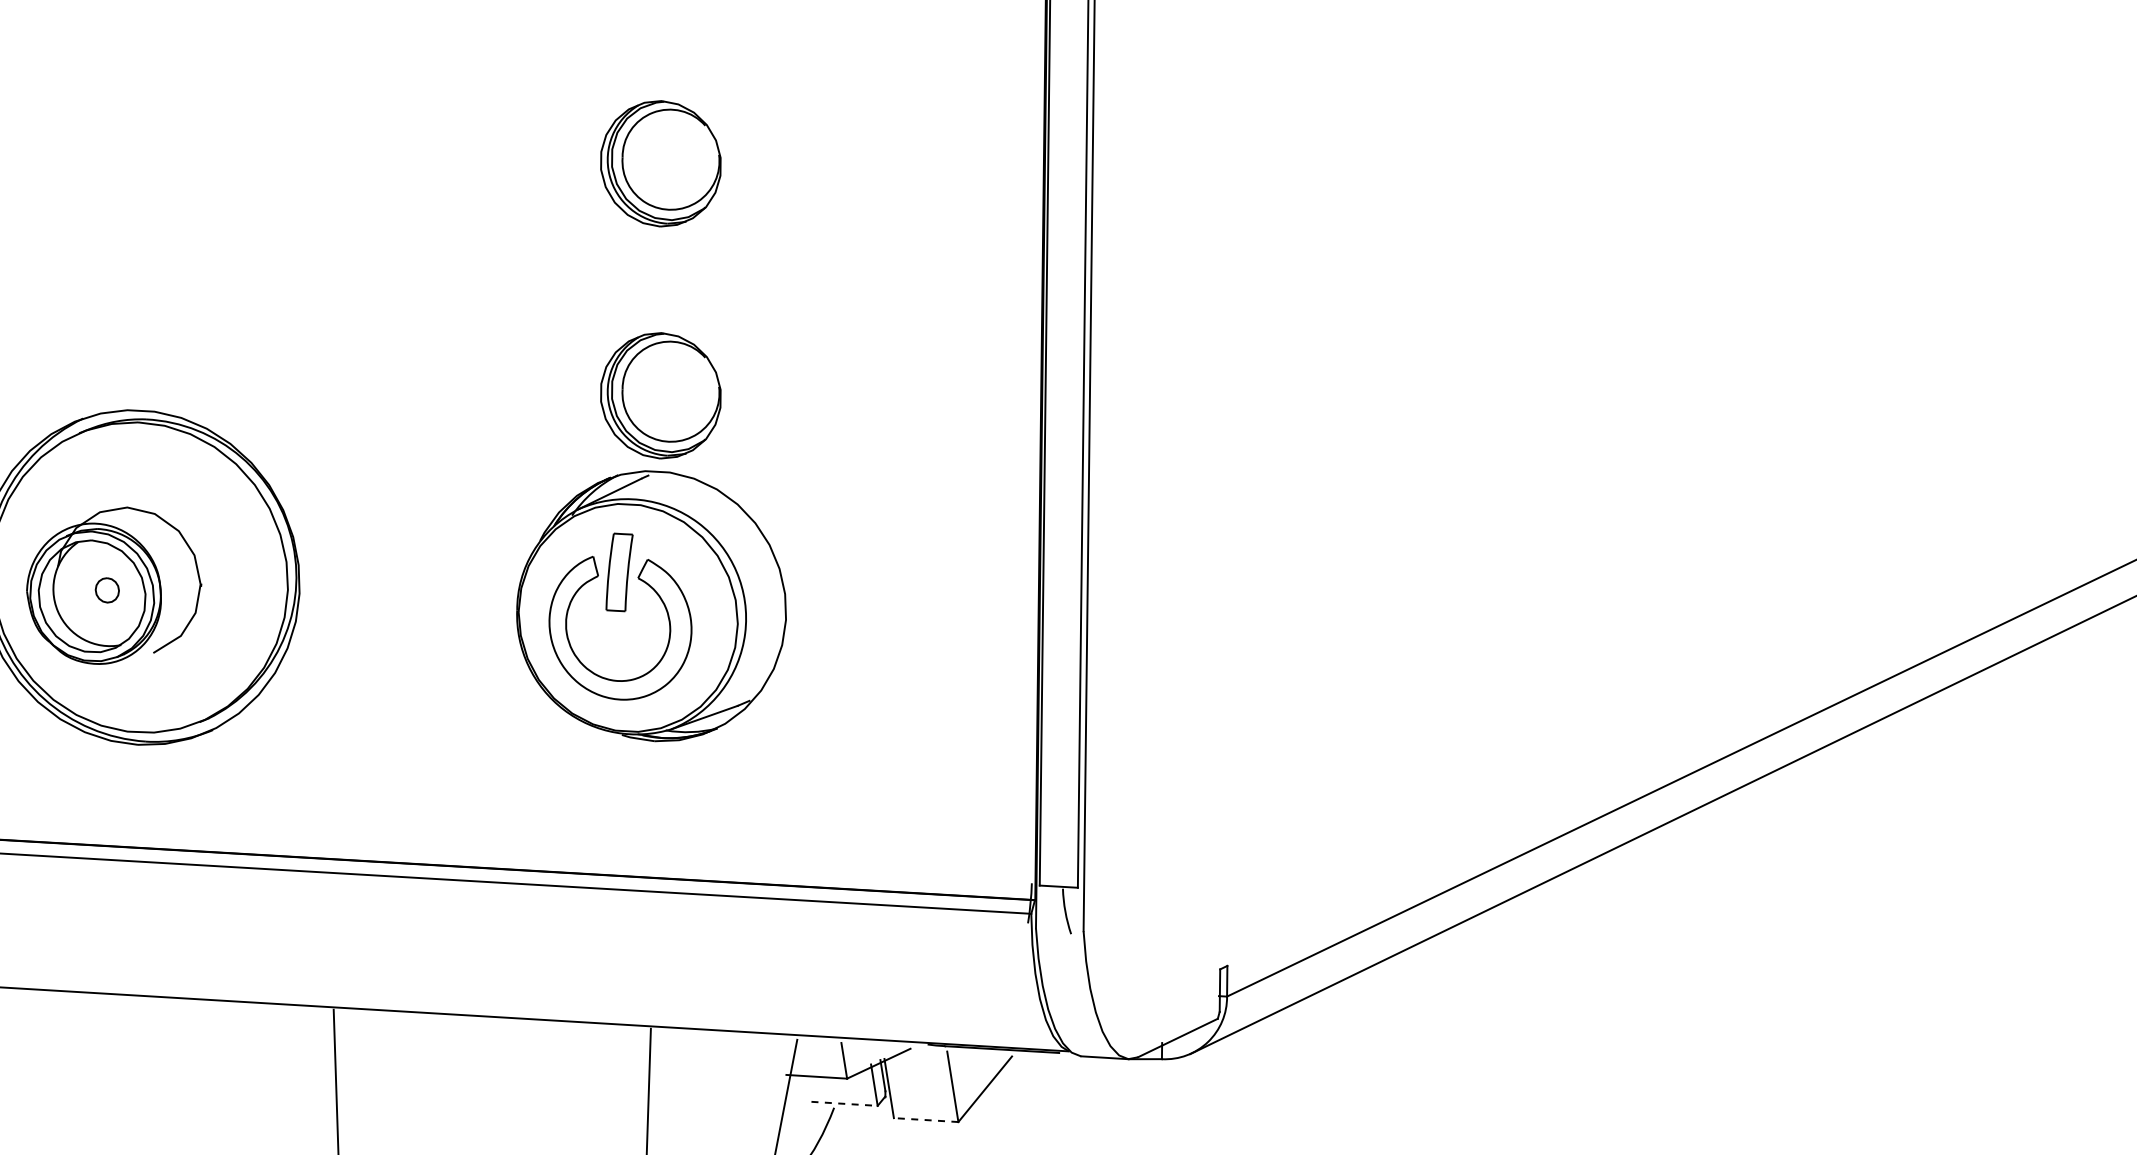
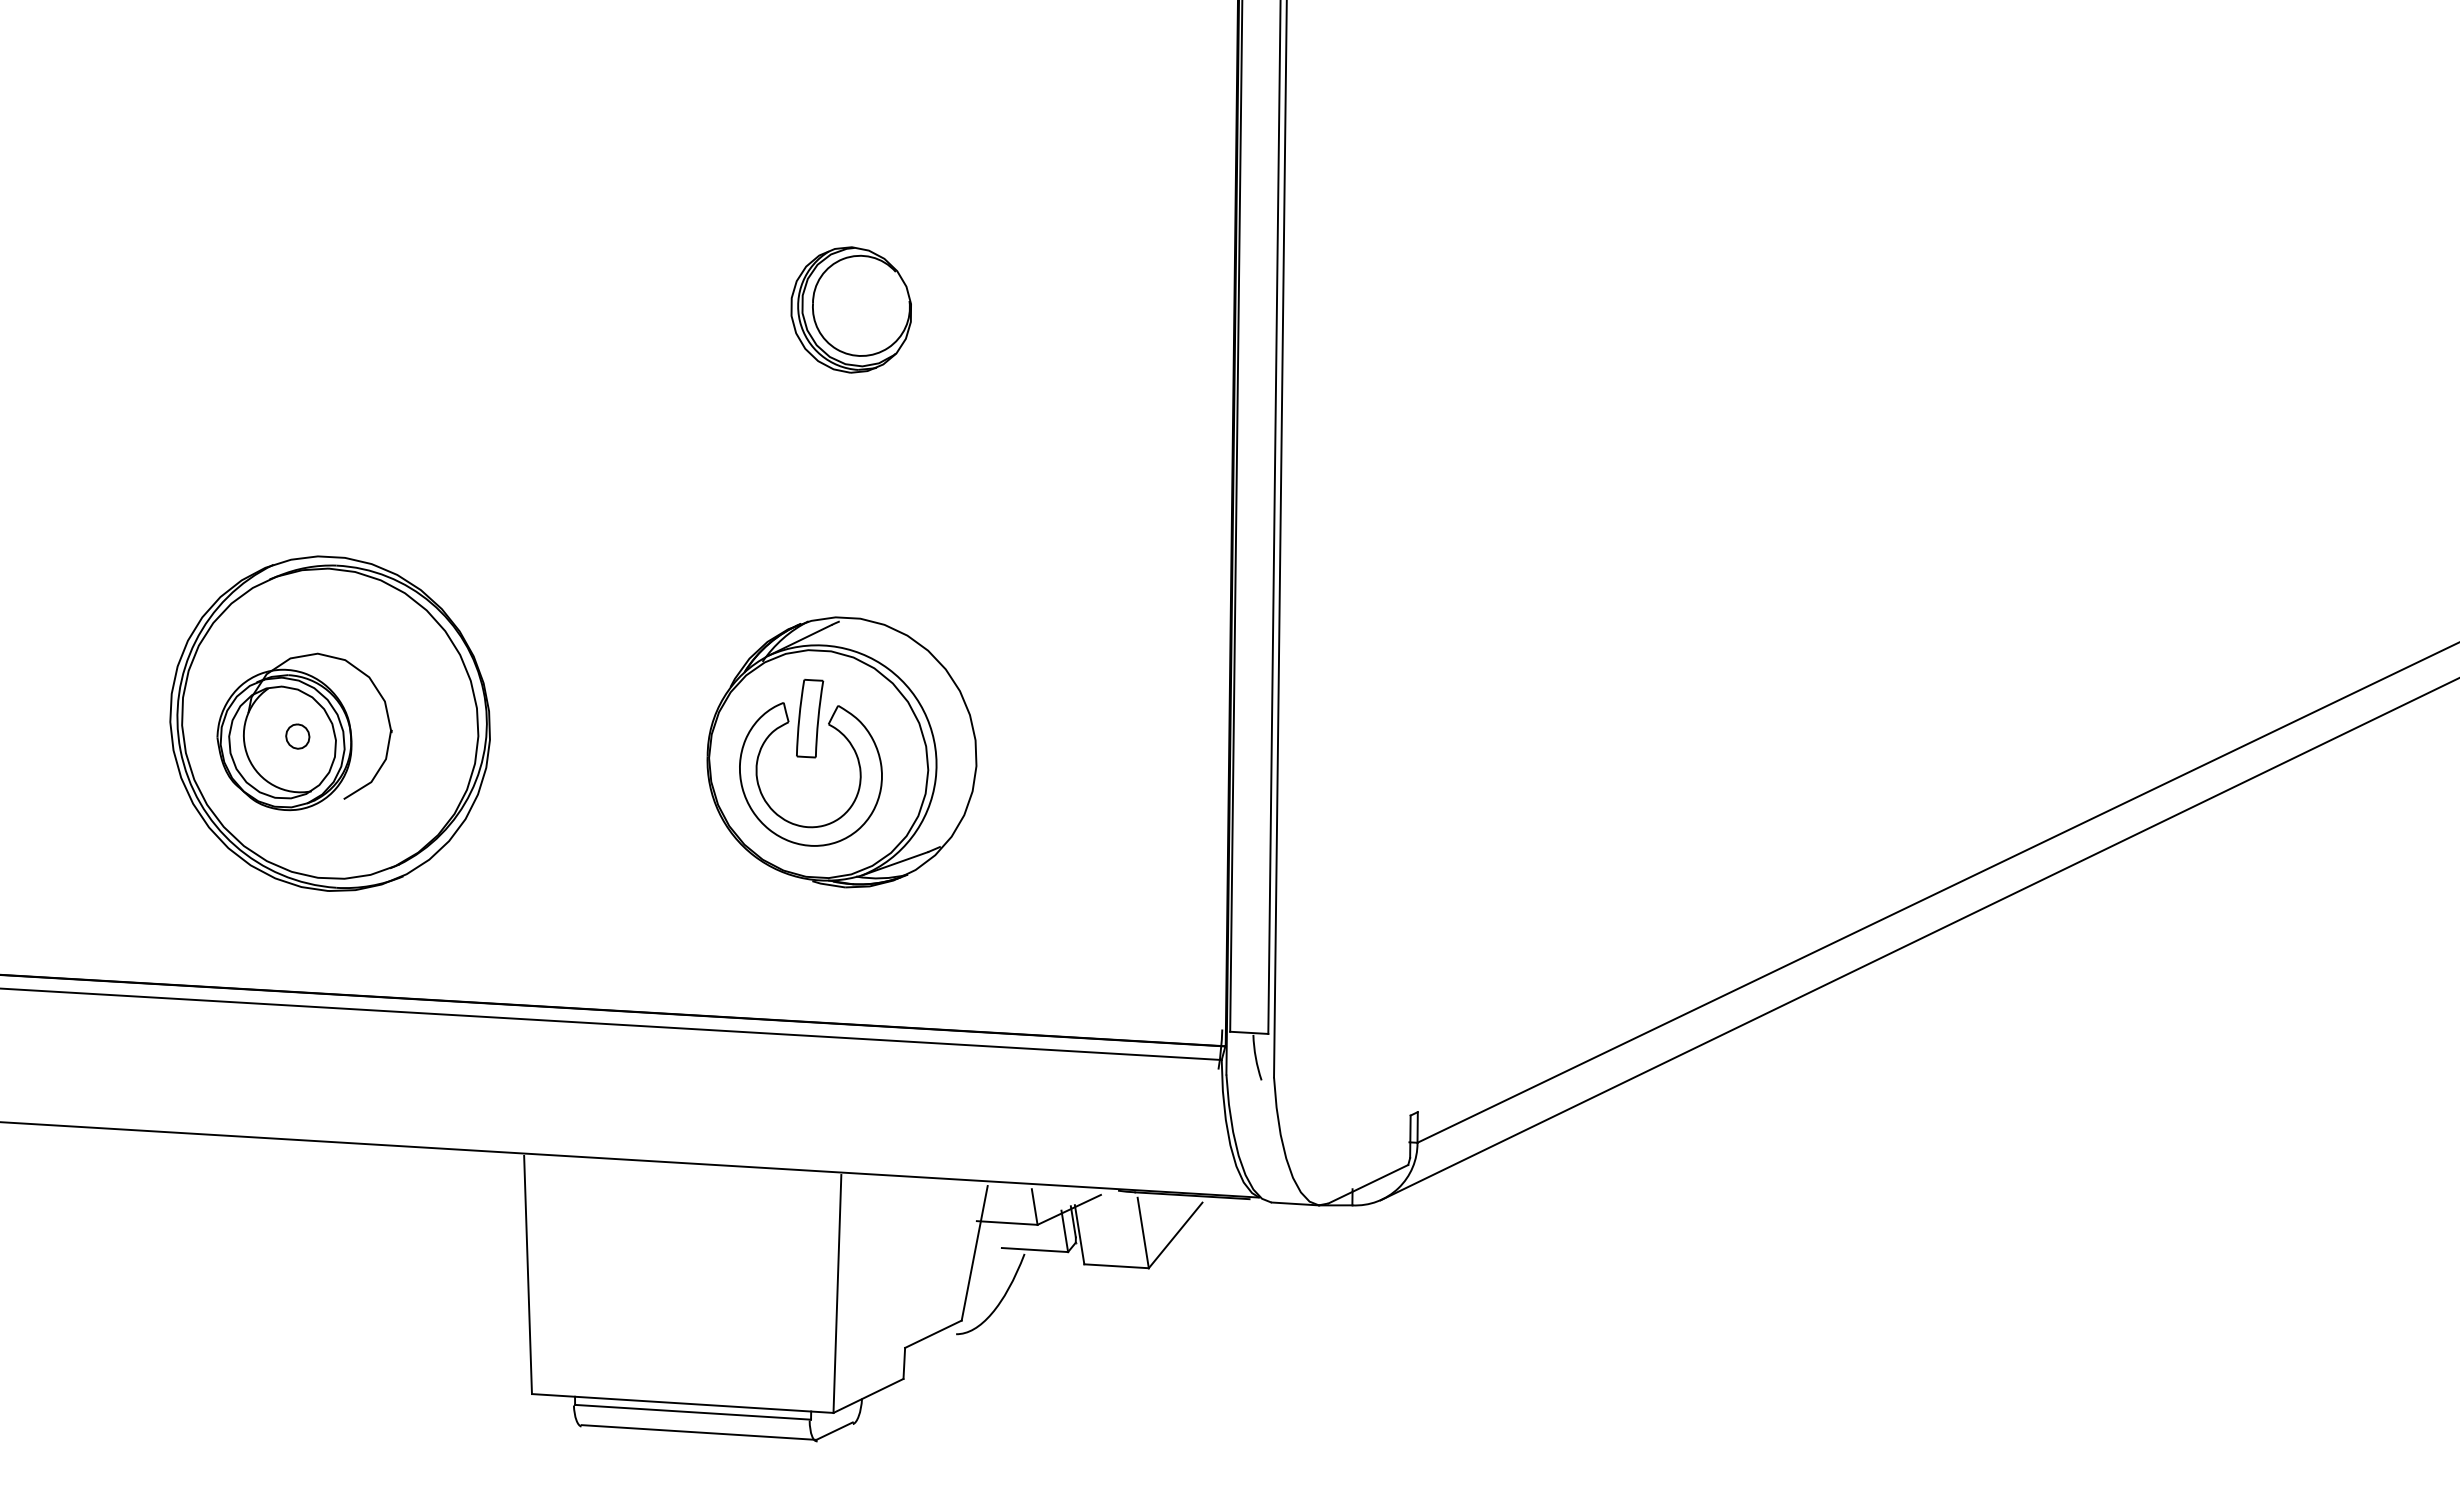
part: (660, 395) -> (850, 541), removed
line: (845, 1104) -> (1035, 1250), dashed -> solid
line: (926, 1120) -> (1116, 1266), dashed -> solid

